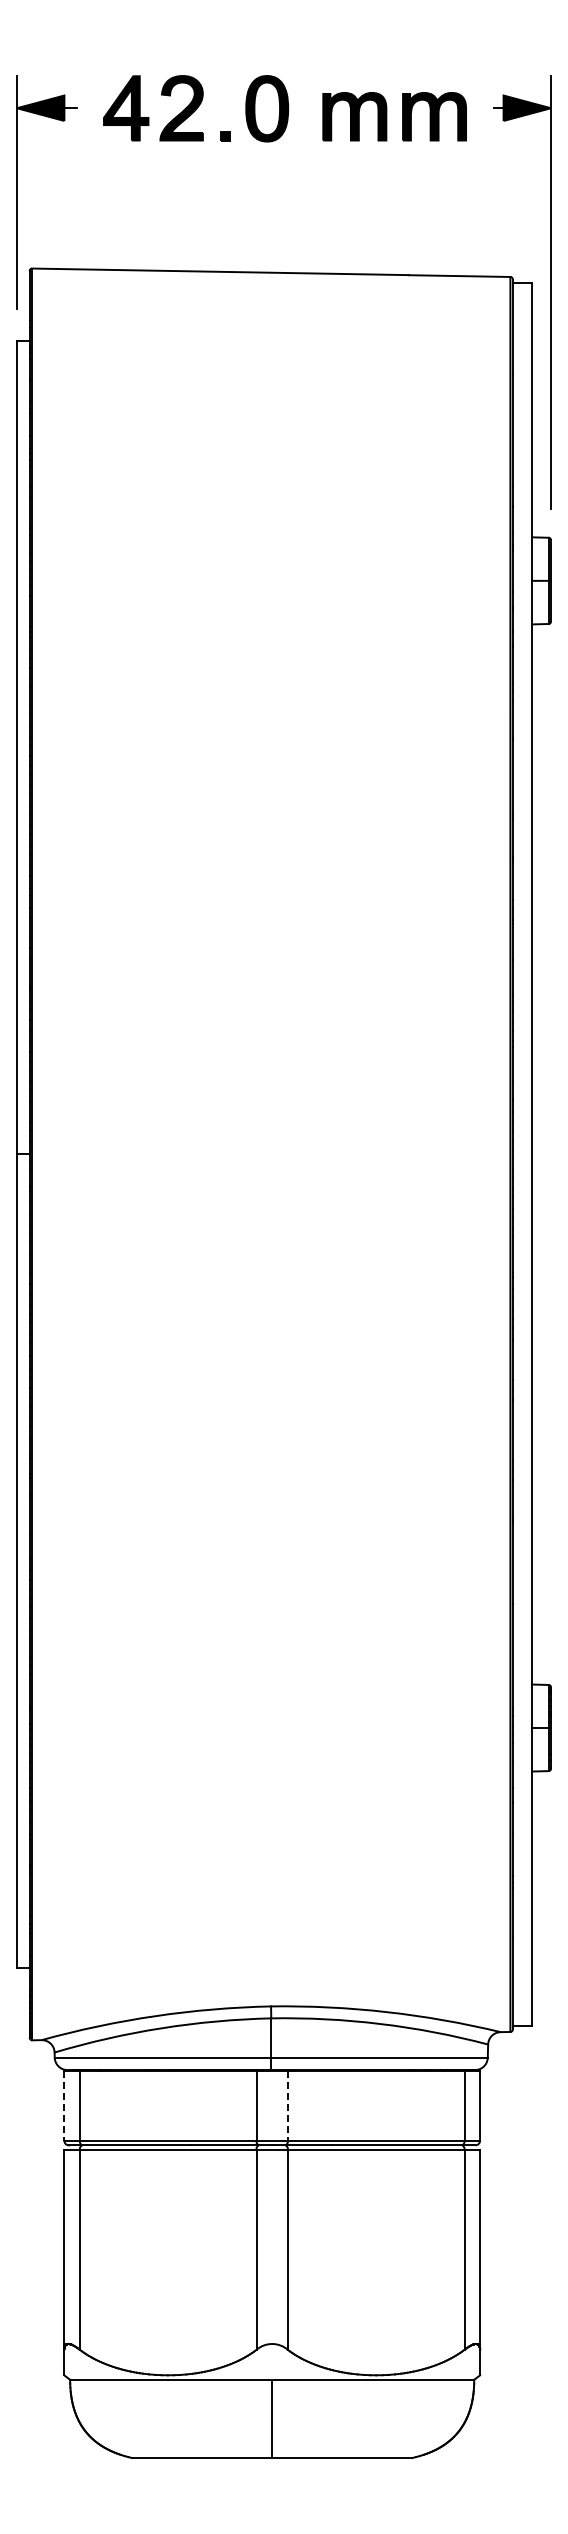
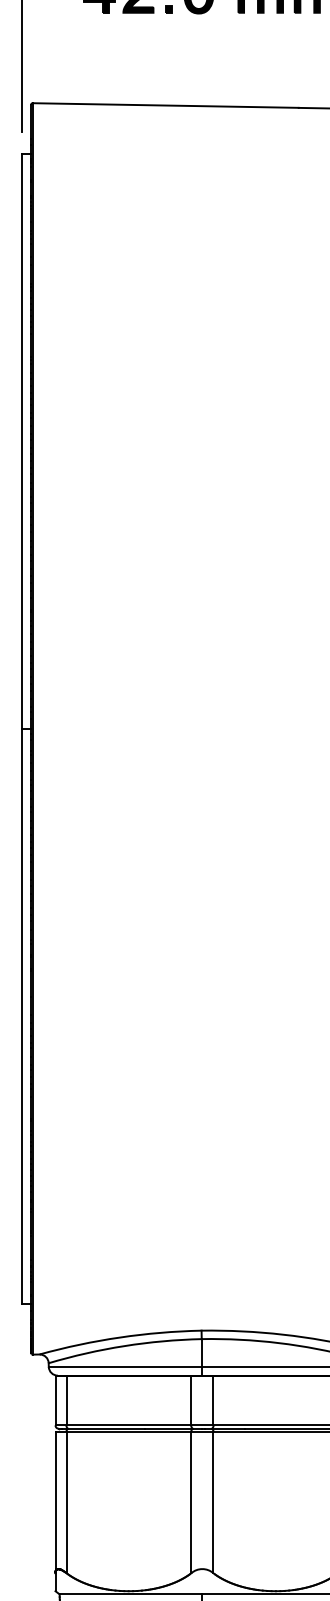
line: (64, 2106) -> (55, 1401), dashed -> solid
line: (287, 2106) -> (213, 1401), dashed -> solid

